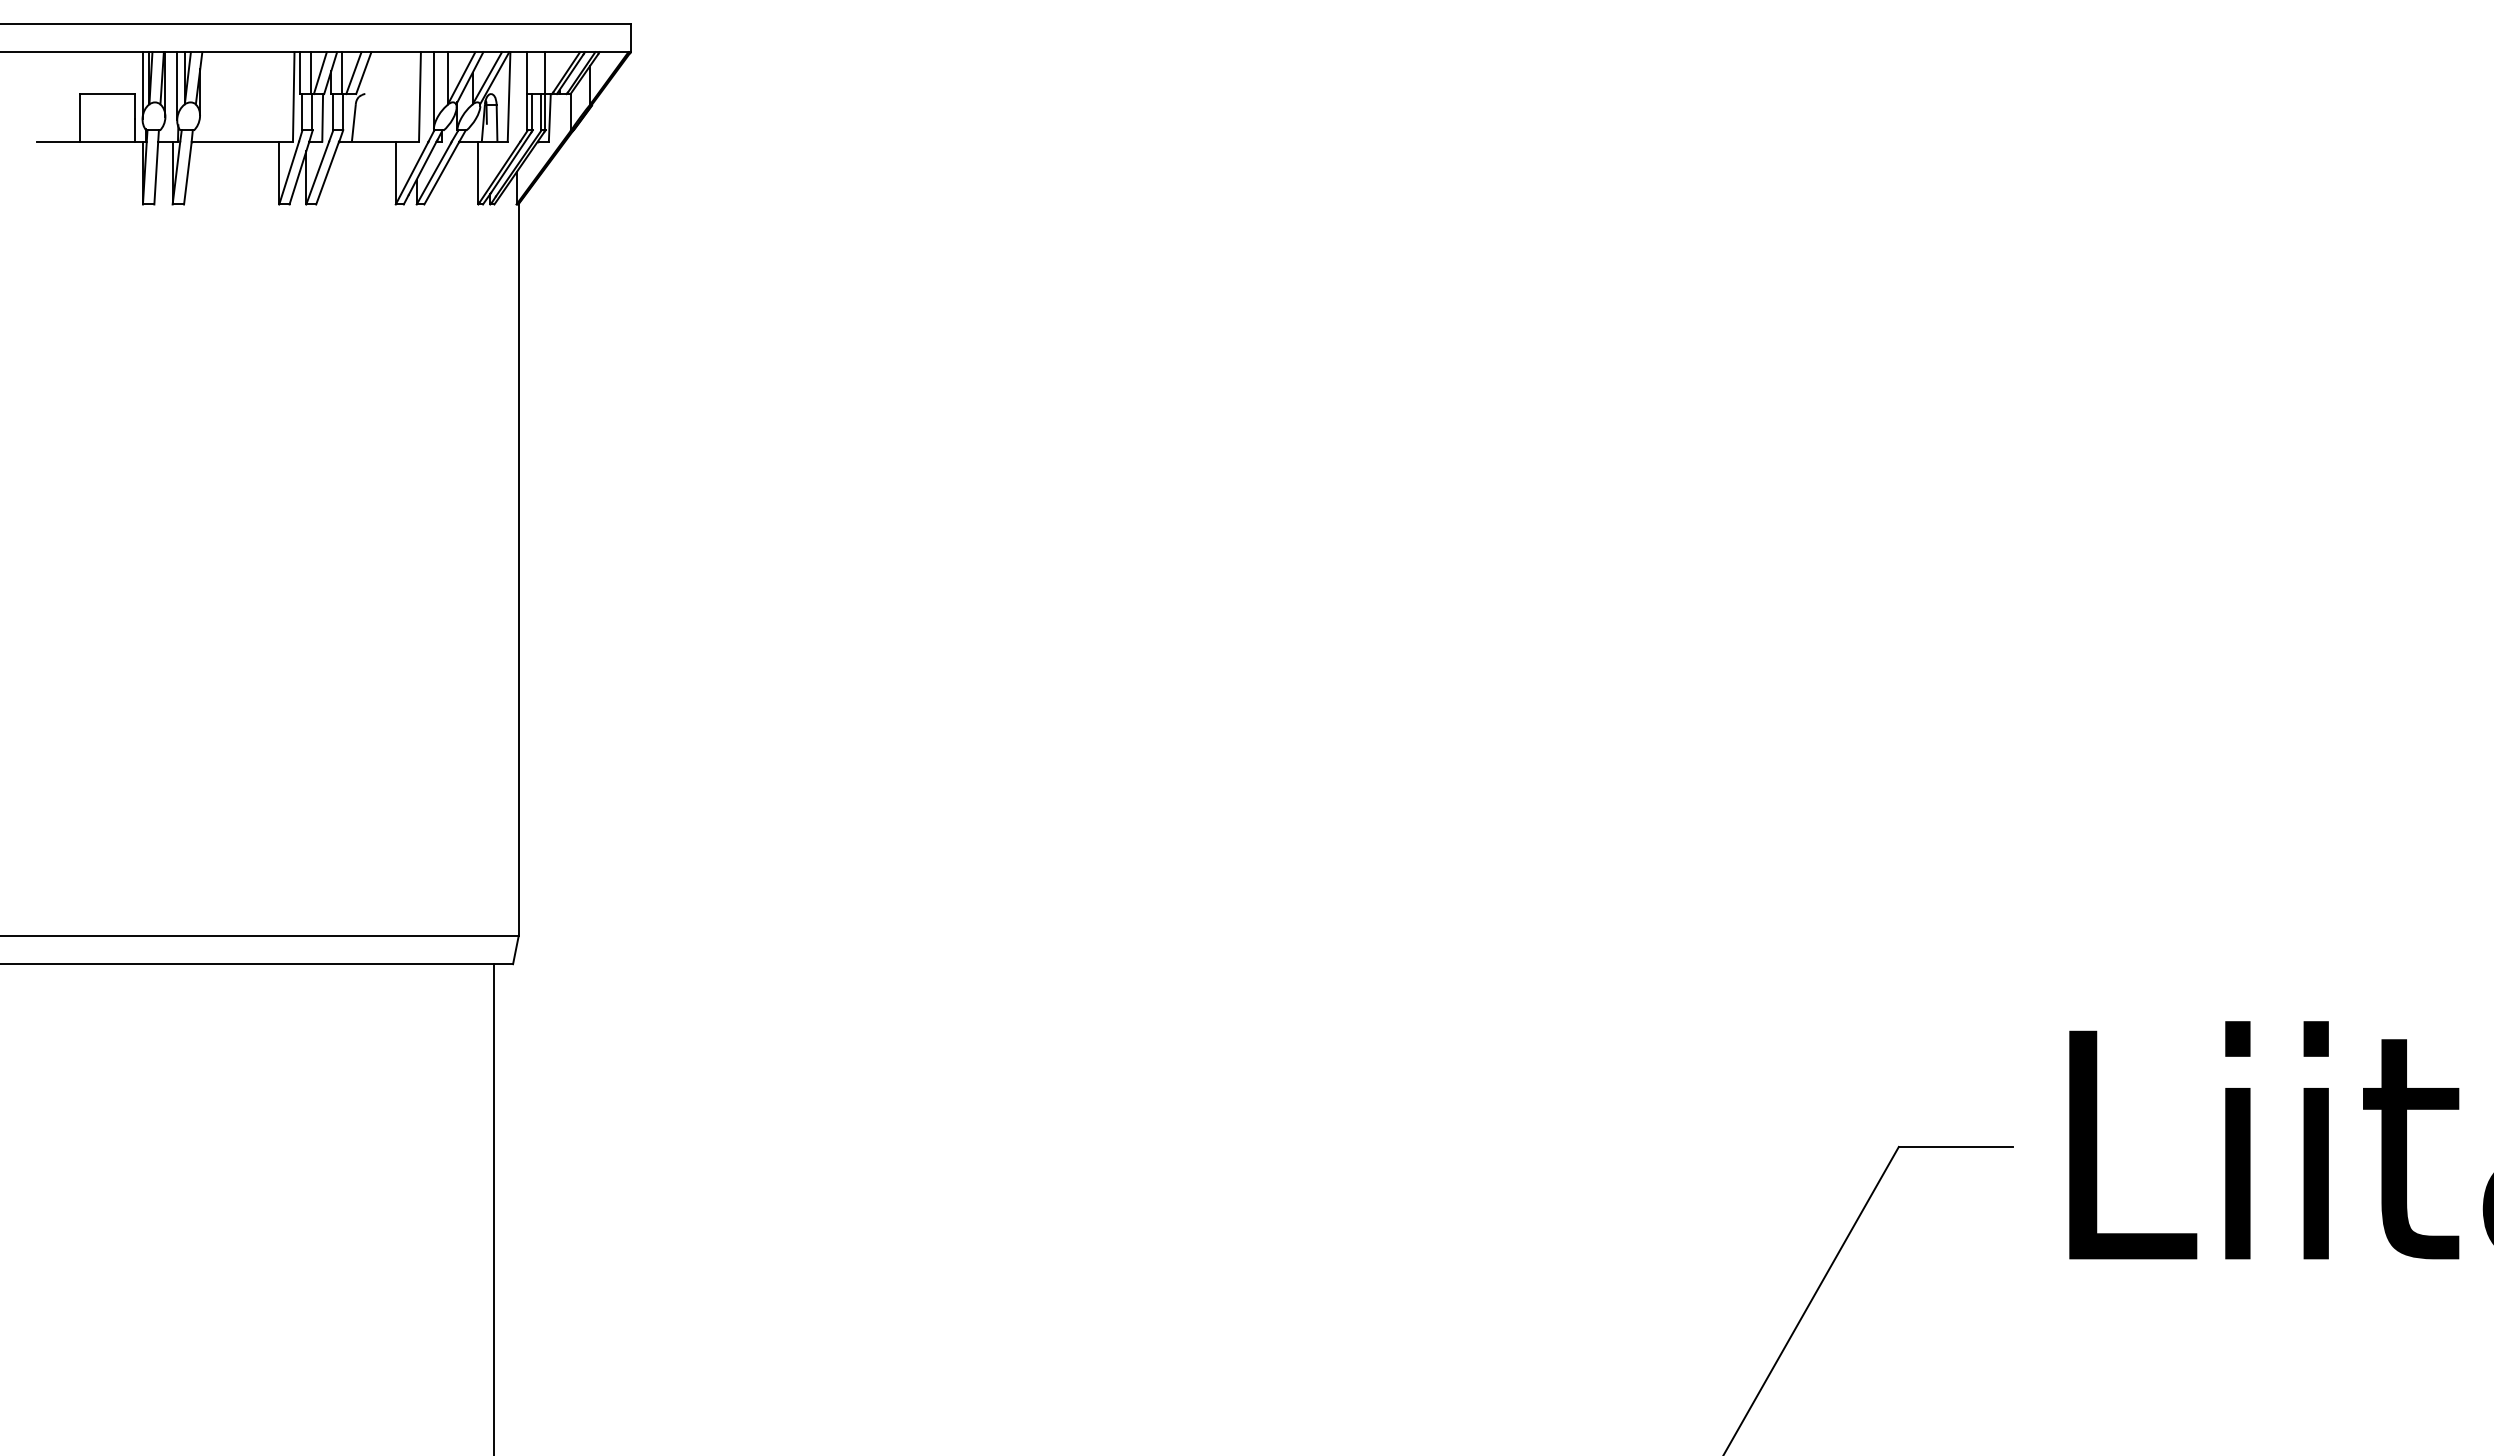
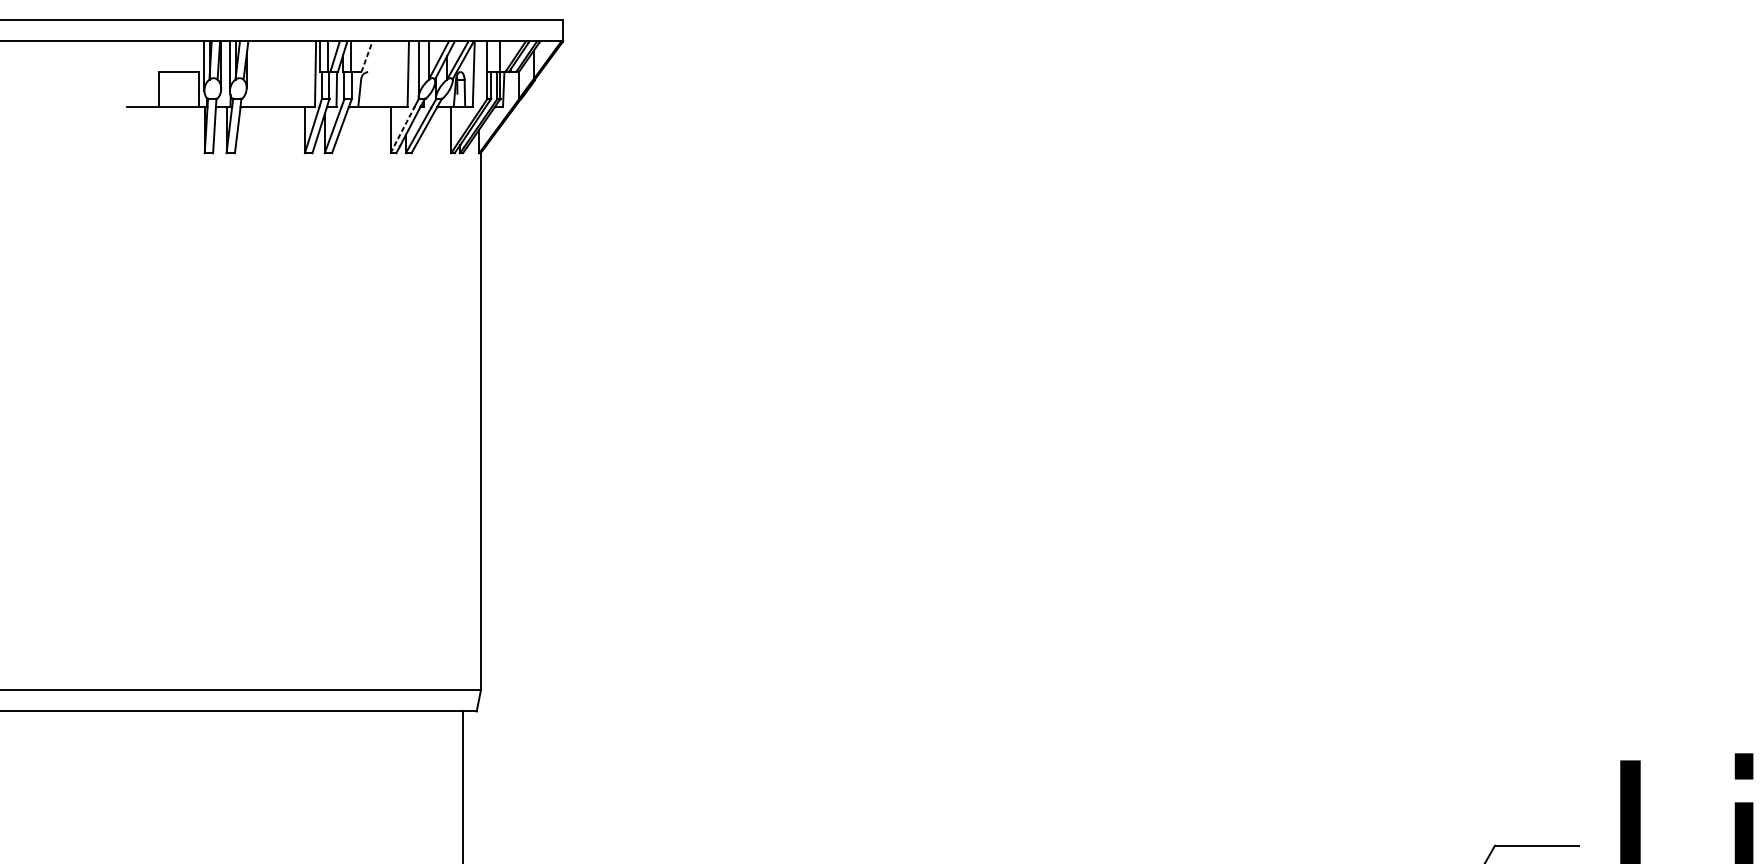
line: (363, 72) -> (366, 56), solid -> dashed
line: (353, 73) -> (359, 56), removed
line: (412, 173) -> (402, 130), solid -> dashed

